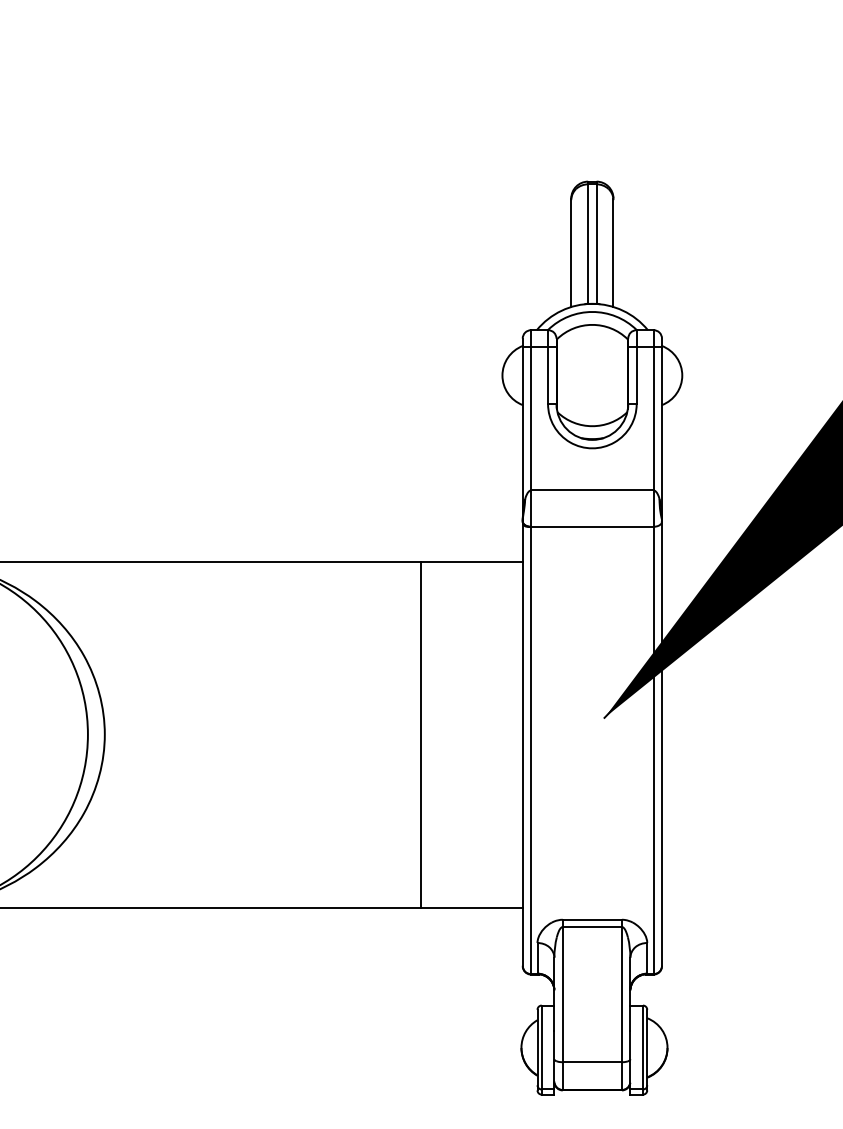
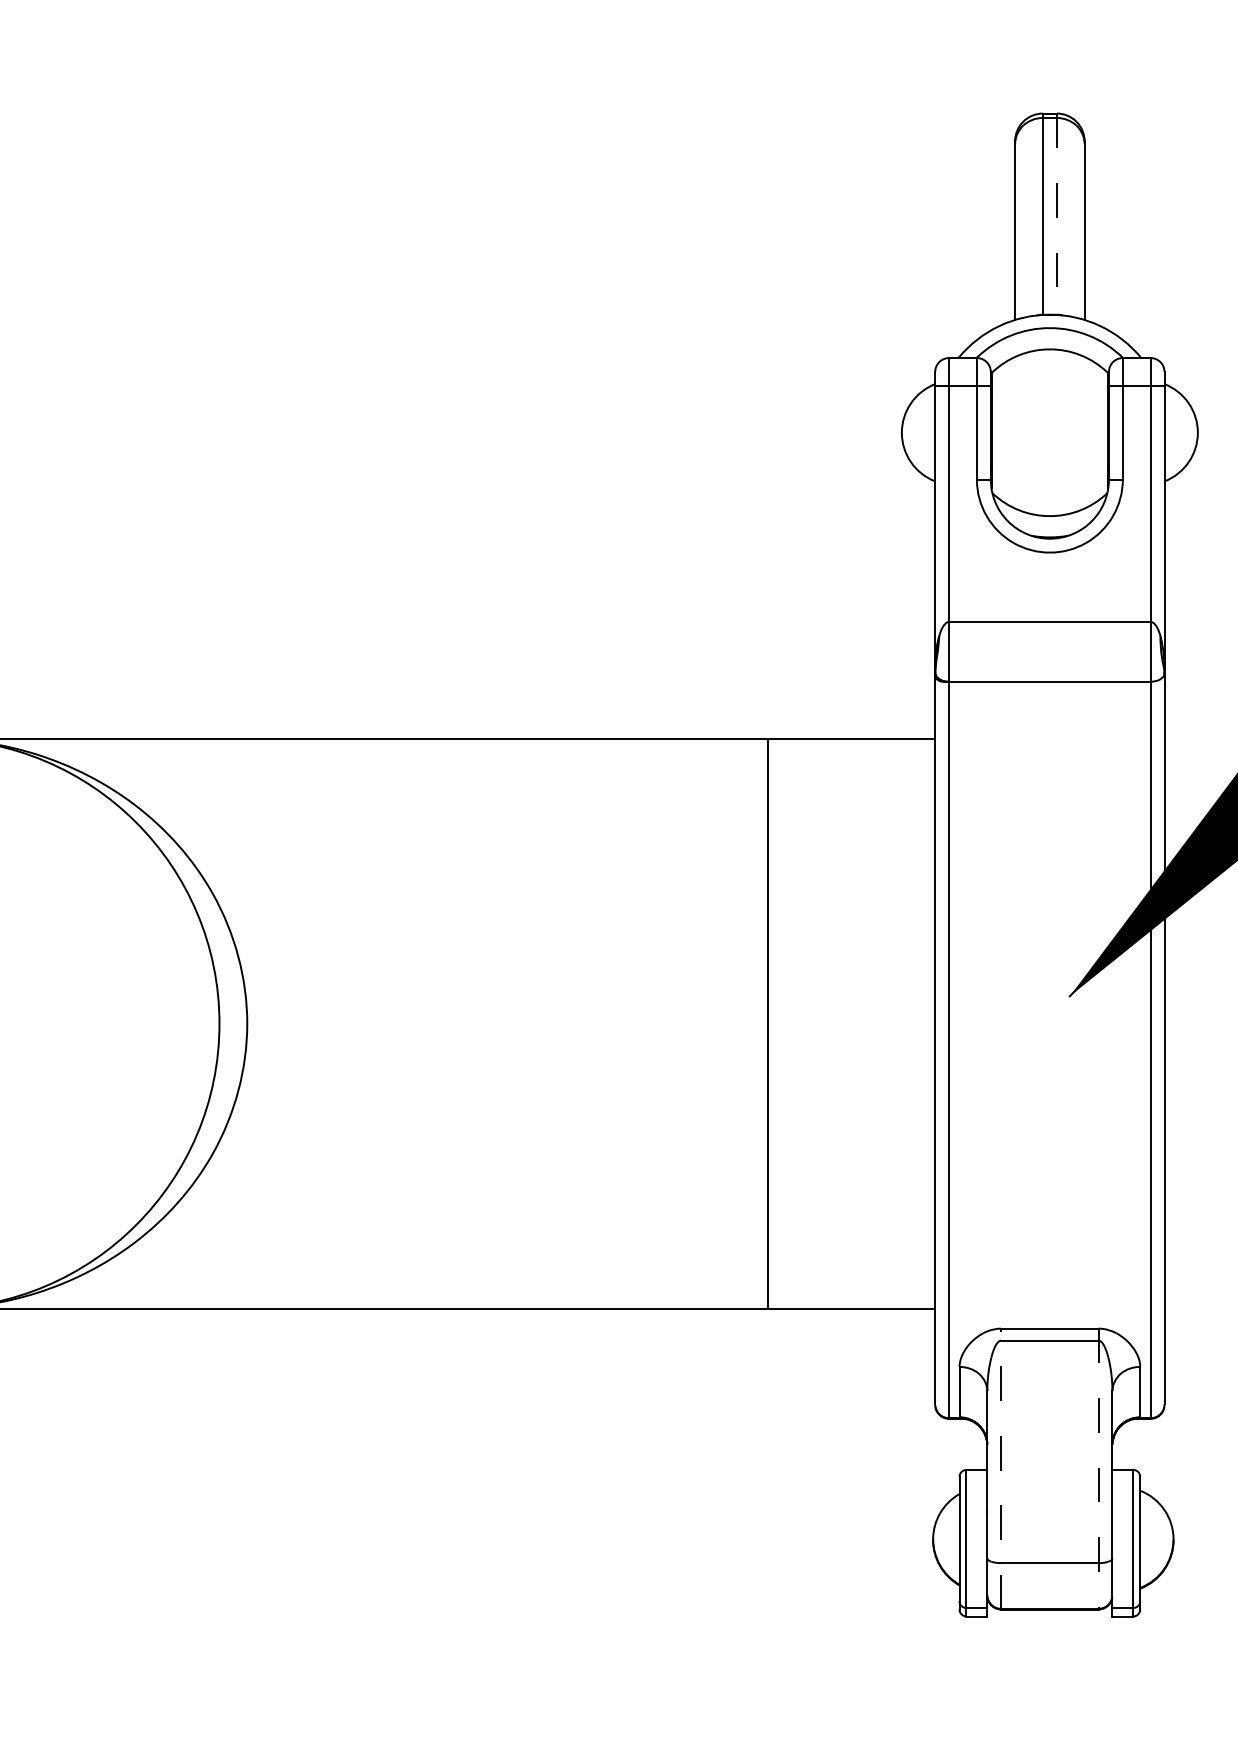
line: (596, 243) -> (1056, 215), solid -> dashed
line: (562, 1004) -> (1000, 1468), solid -> dashed
line: (621, 1005) -> (1097, 1469), solid -> dashed

